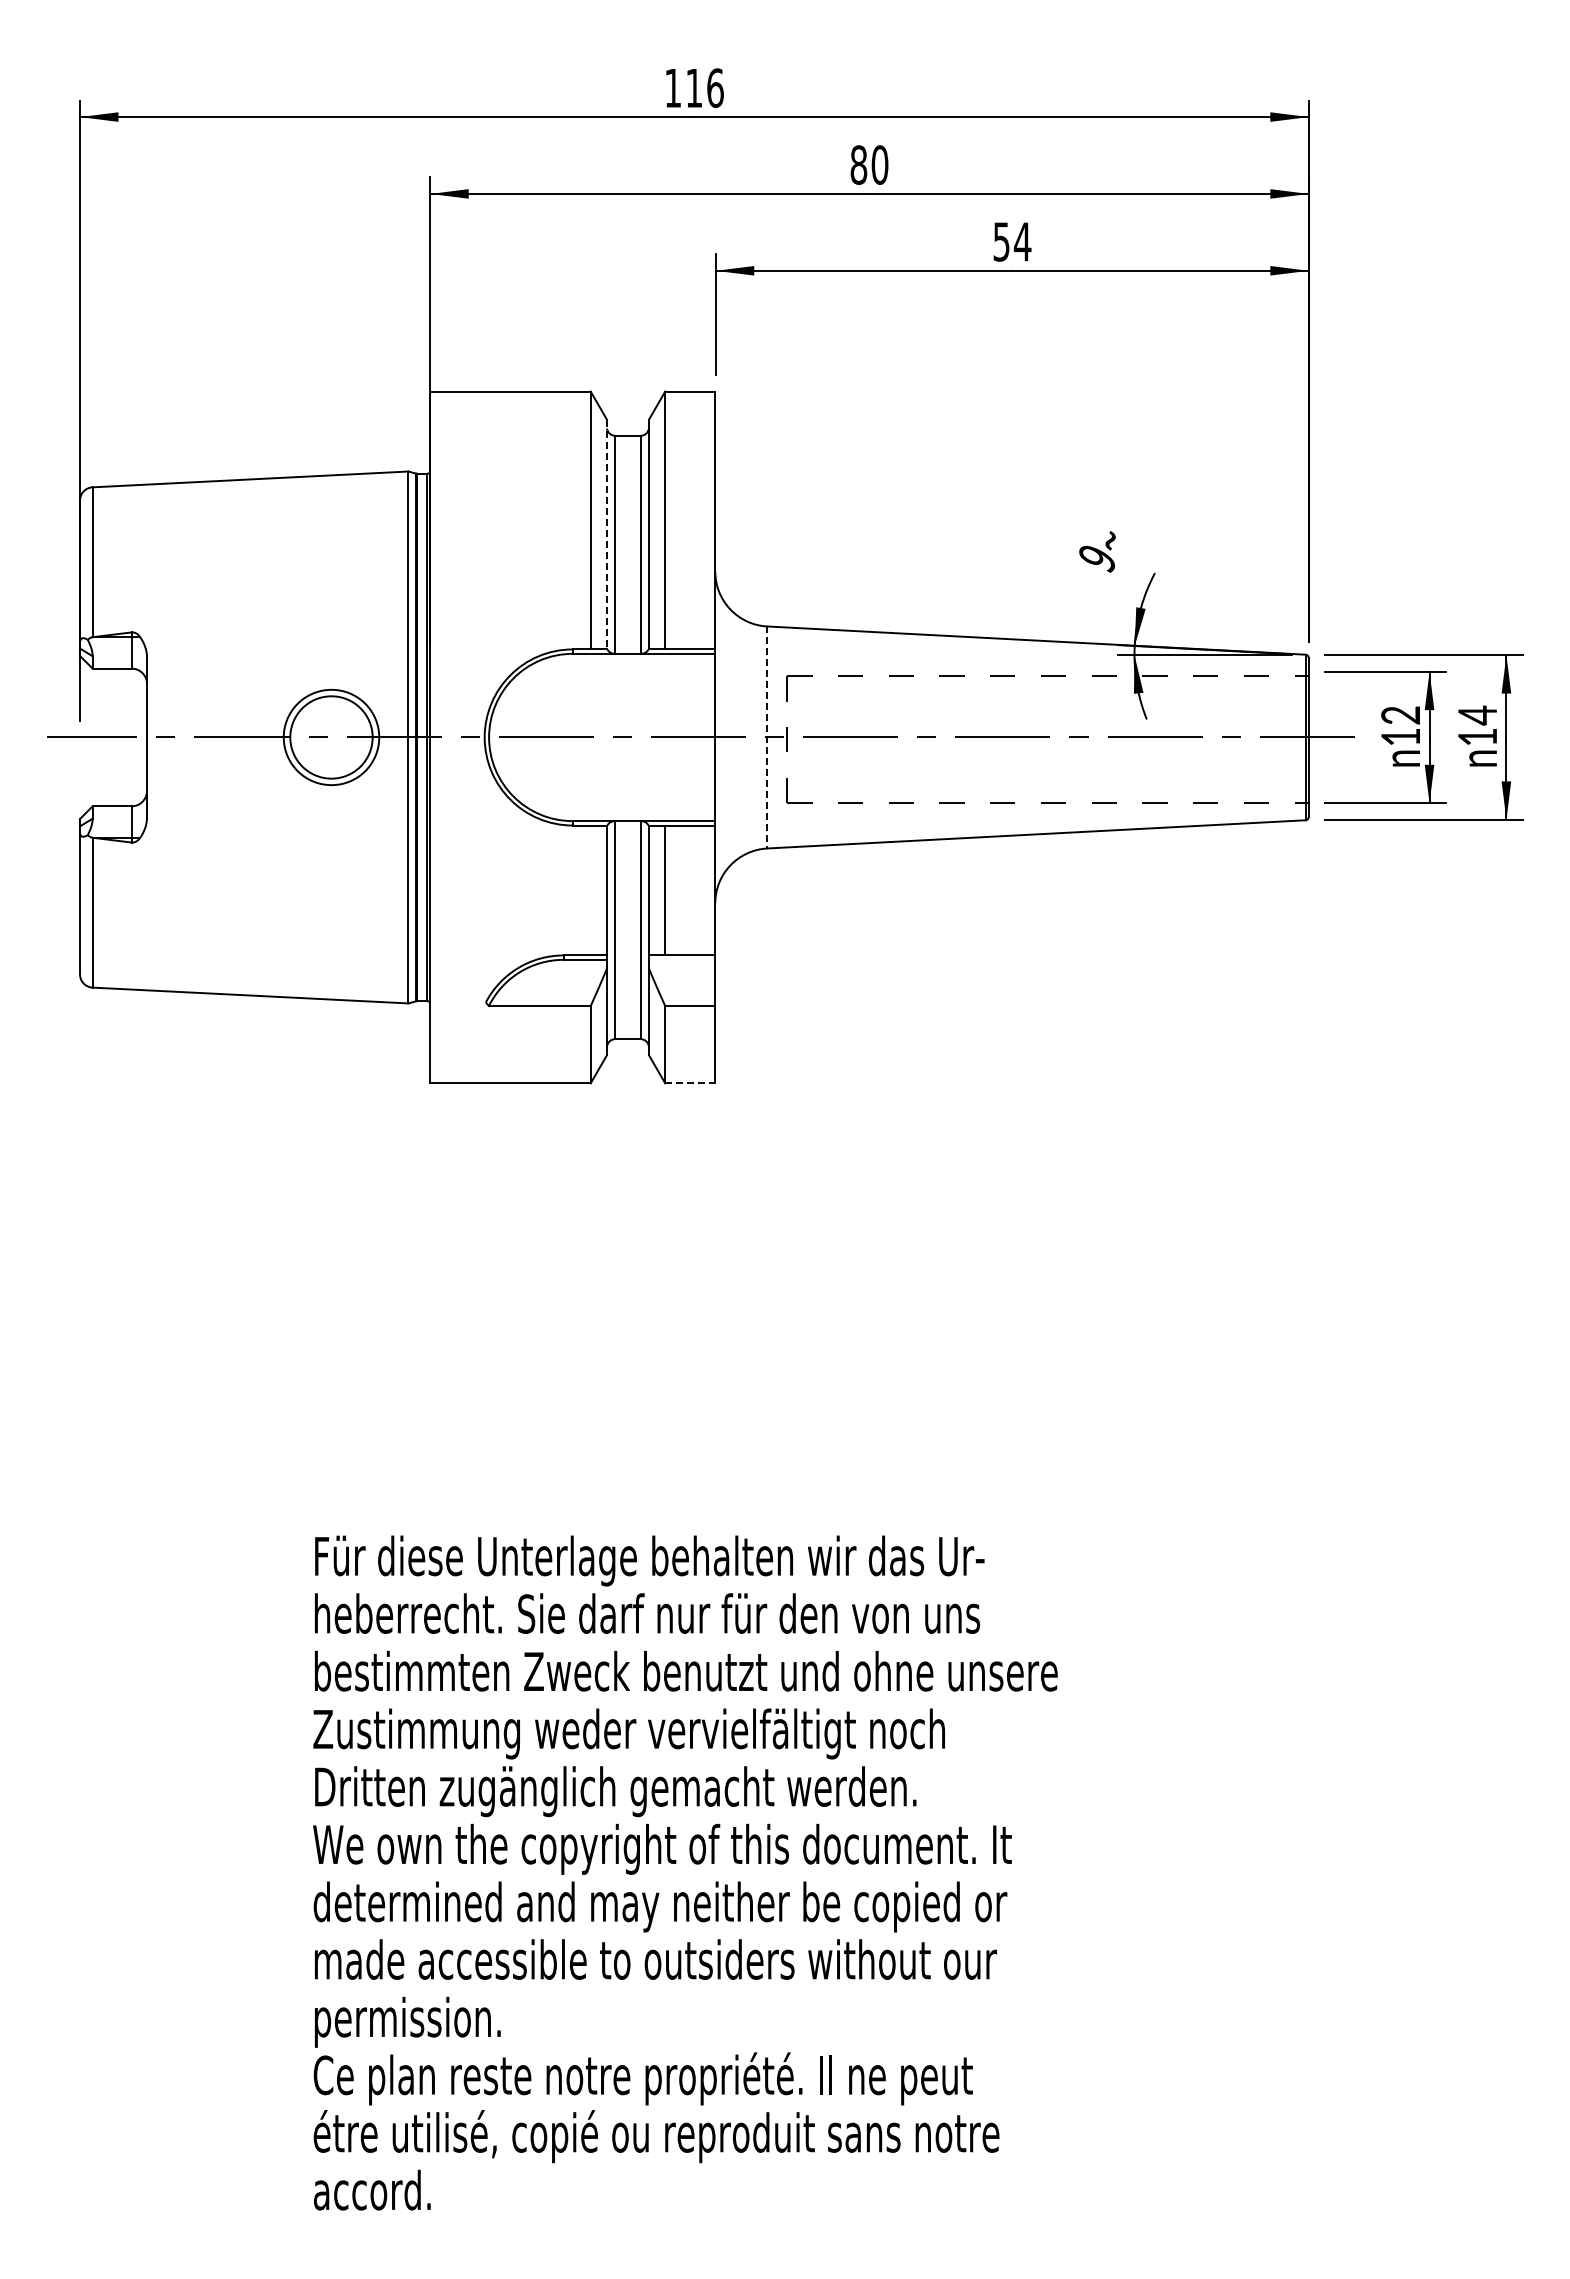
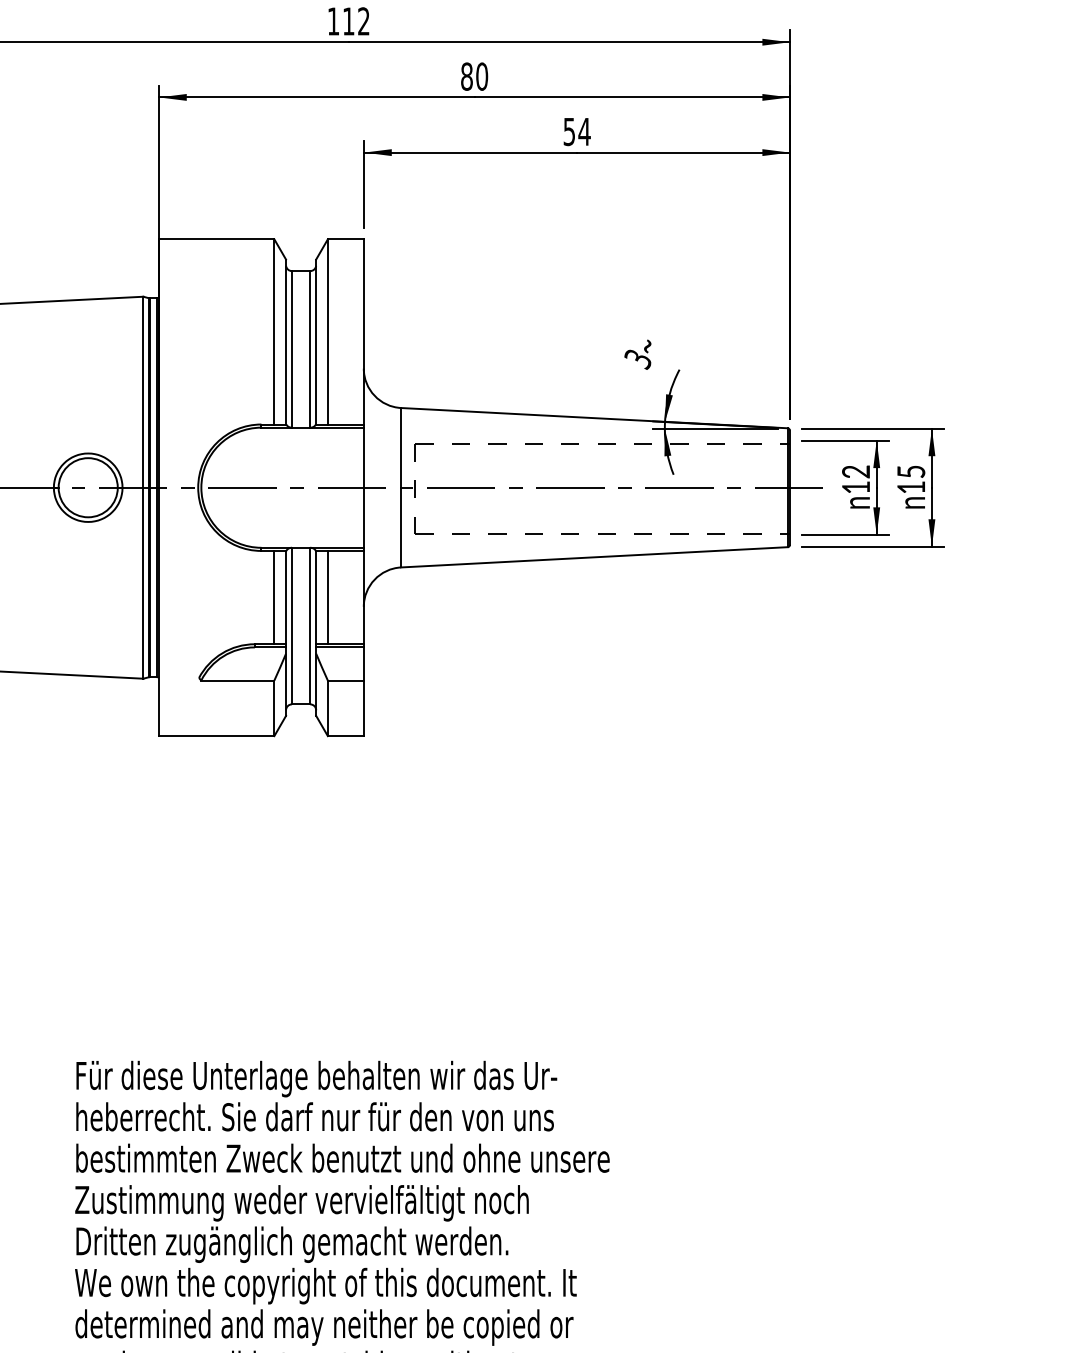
text: (715, 88) -> (363, 21), 116 -> 112
line: (606, 534) -> (285, 341), dashed -> solid
text: (1096, 559) -> (637, 359), 9 -> 3
text: (1477, 715) -> (911, 471), 14 -> 15
line: (767, 737) -> (401, 487), dashed -> solid
line: (590, 890) -> (274, 597), added
line: (681, 959) -> (339, 647), added
line: (690, 1083) -> (346, 736), dashed -> solid

